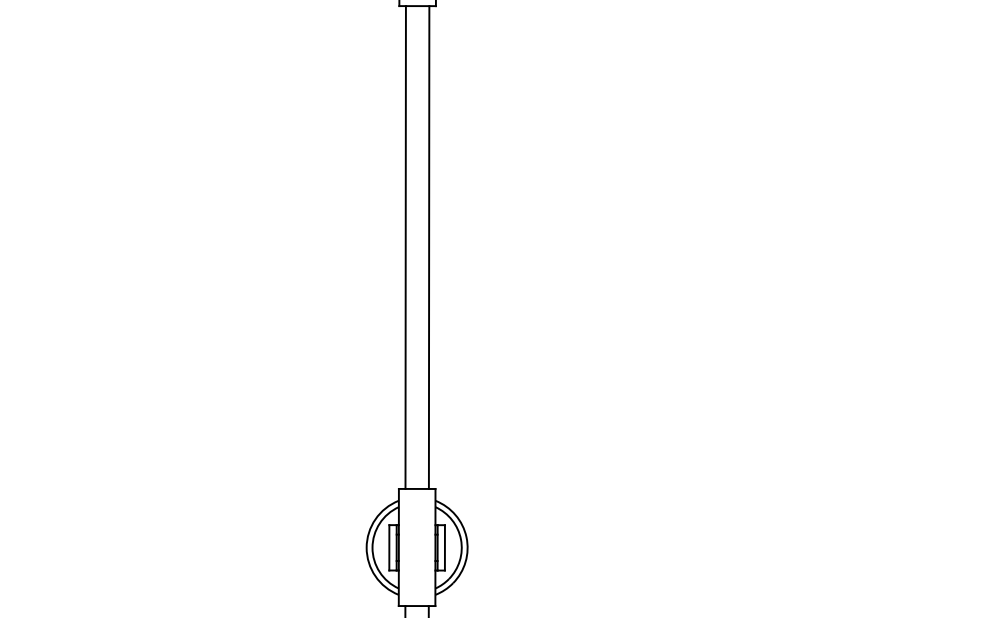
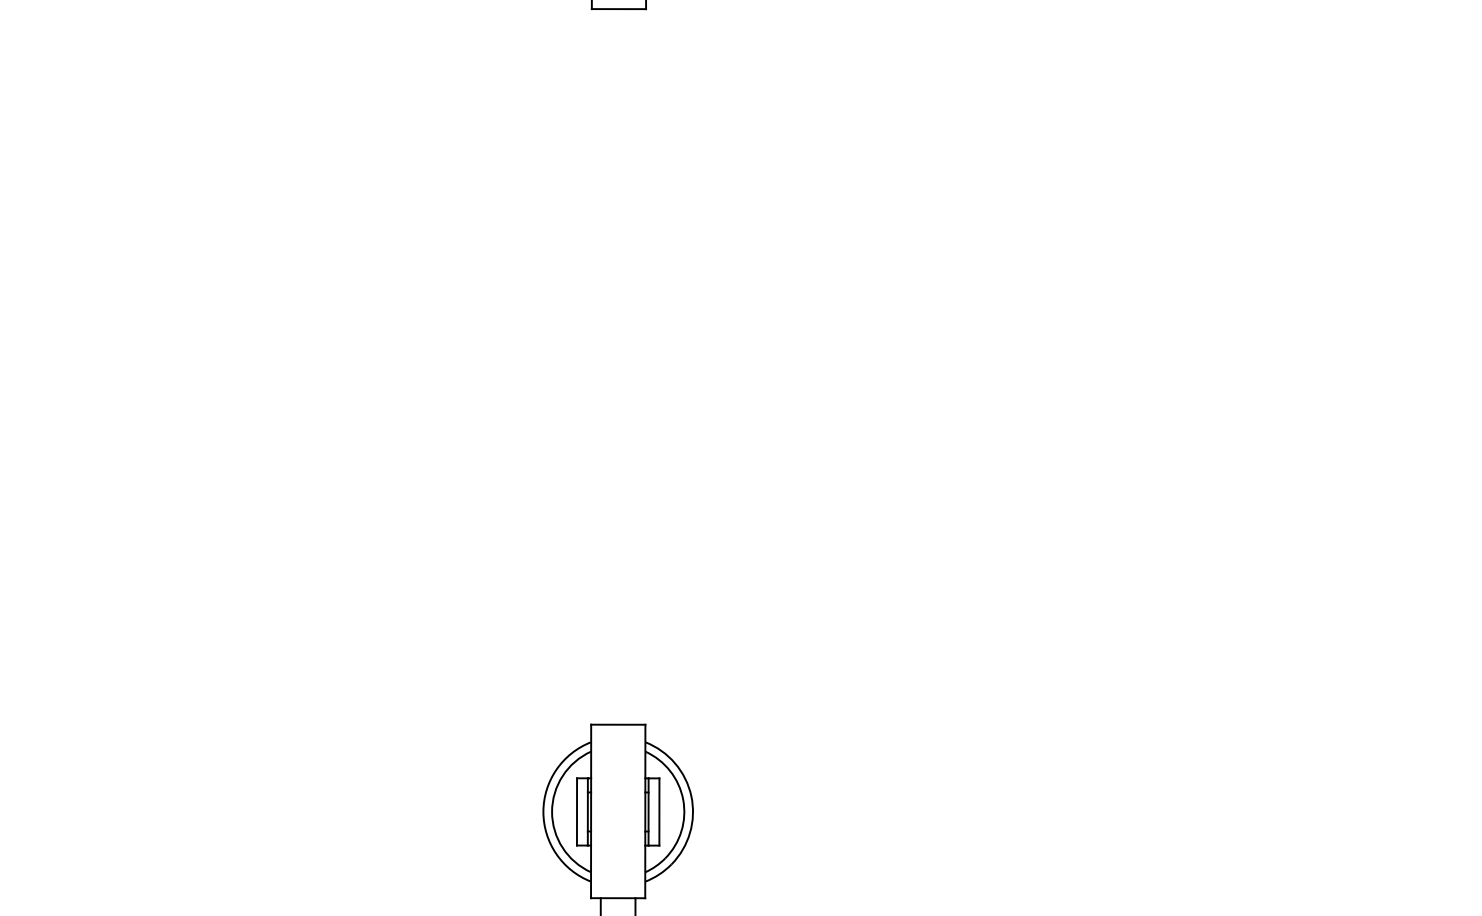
line: (405, 247) -> (600, 366), removed
line: (428, 247) -> (635, 366), removed

